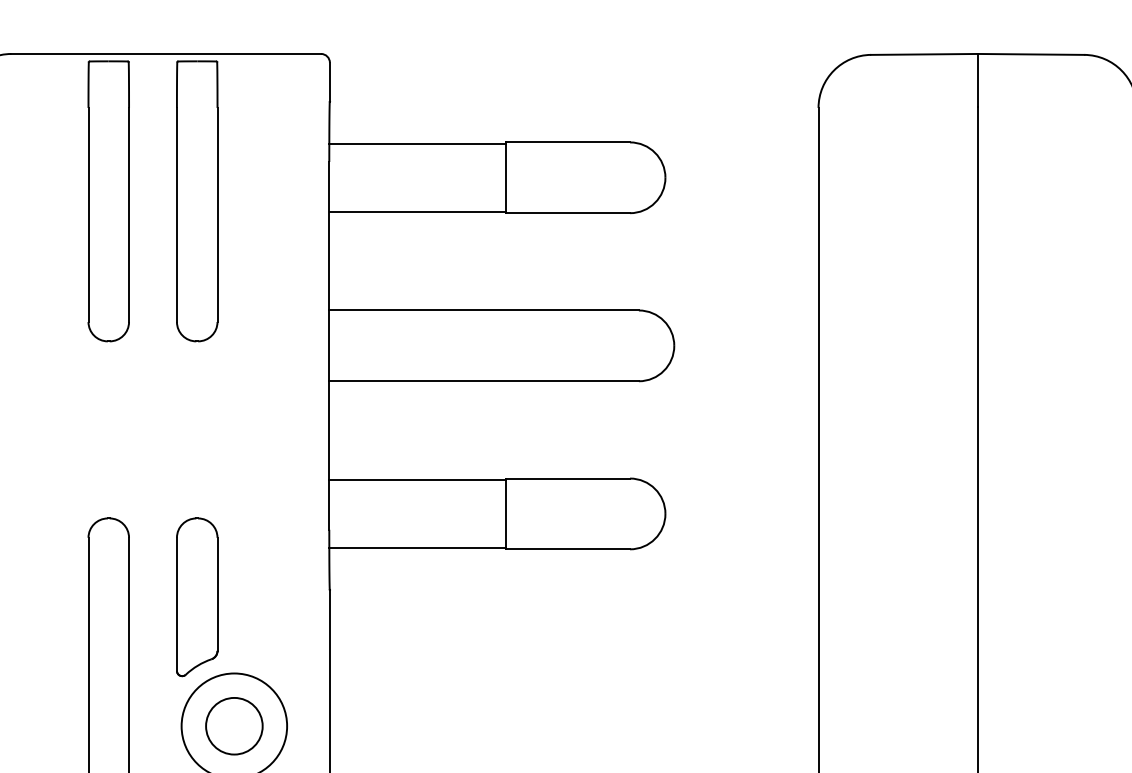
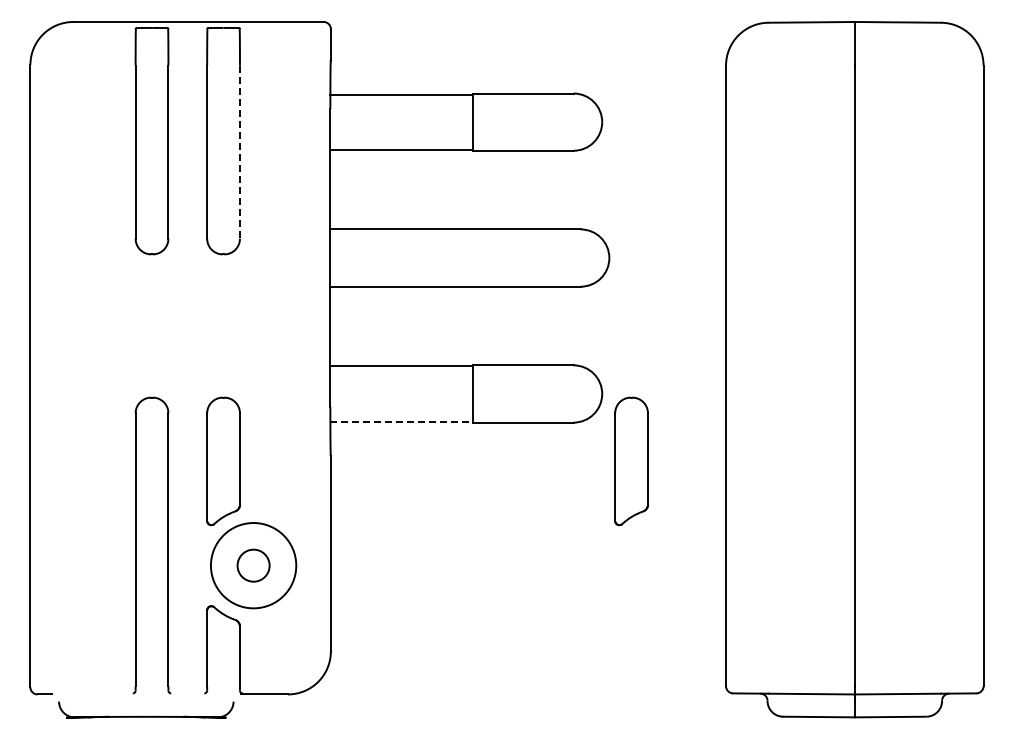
line: (216, 215) -> (239, 152), solid -> dashed
line: (417, 547) -> (401, 421), solid -> dashed
part: (701, 597) -> (631, 461), added
circle: (234, 726) -> (253, 565), size x0.7

